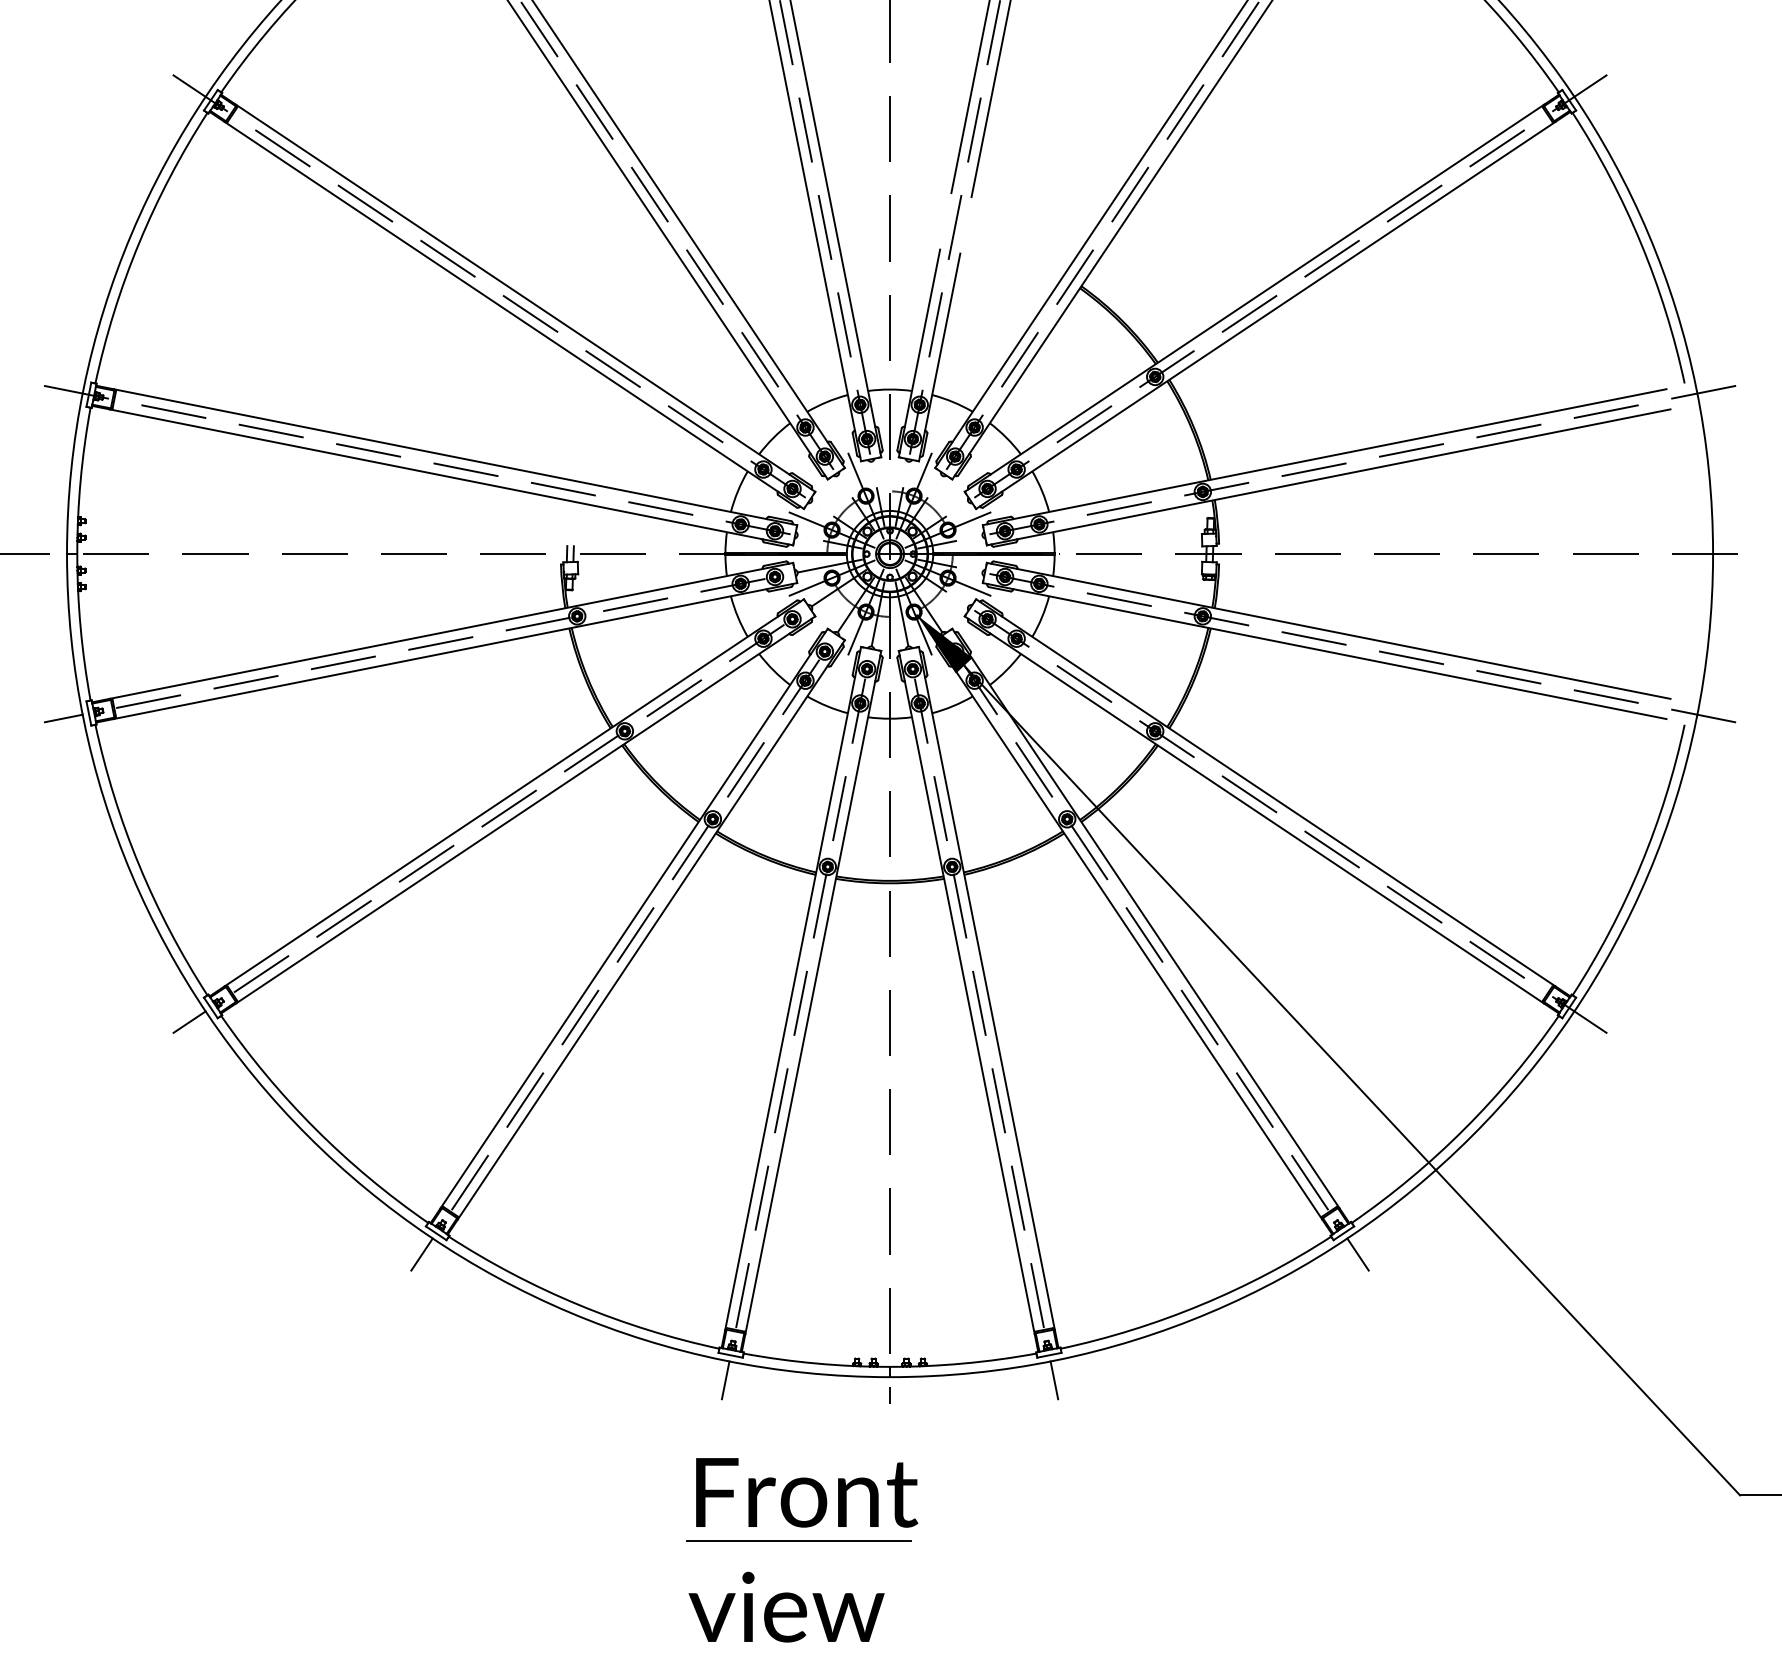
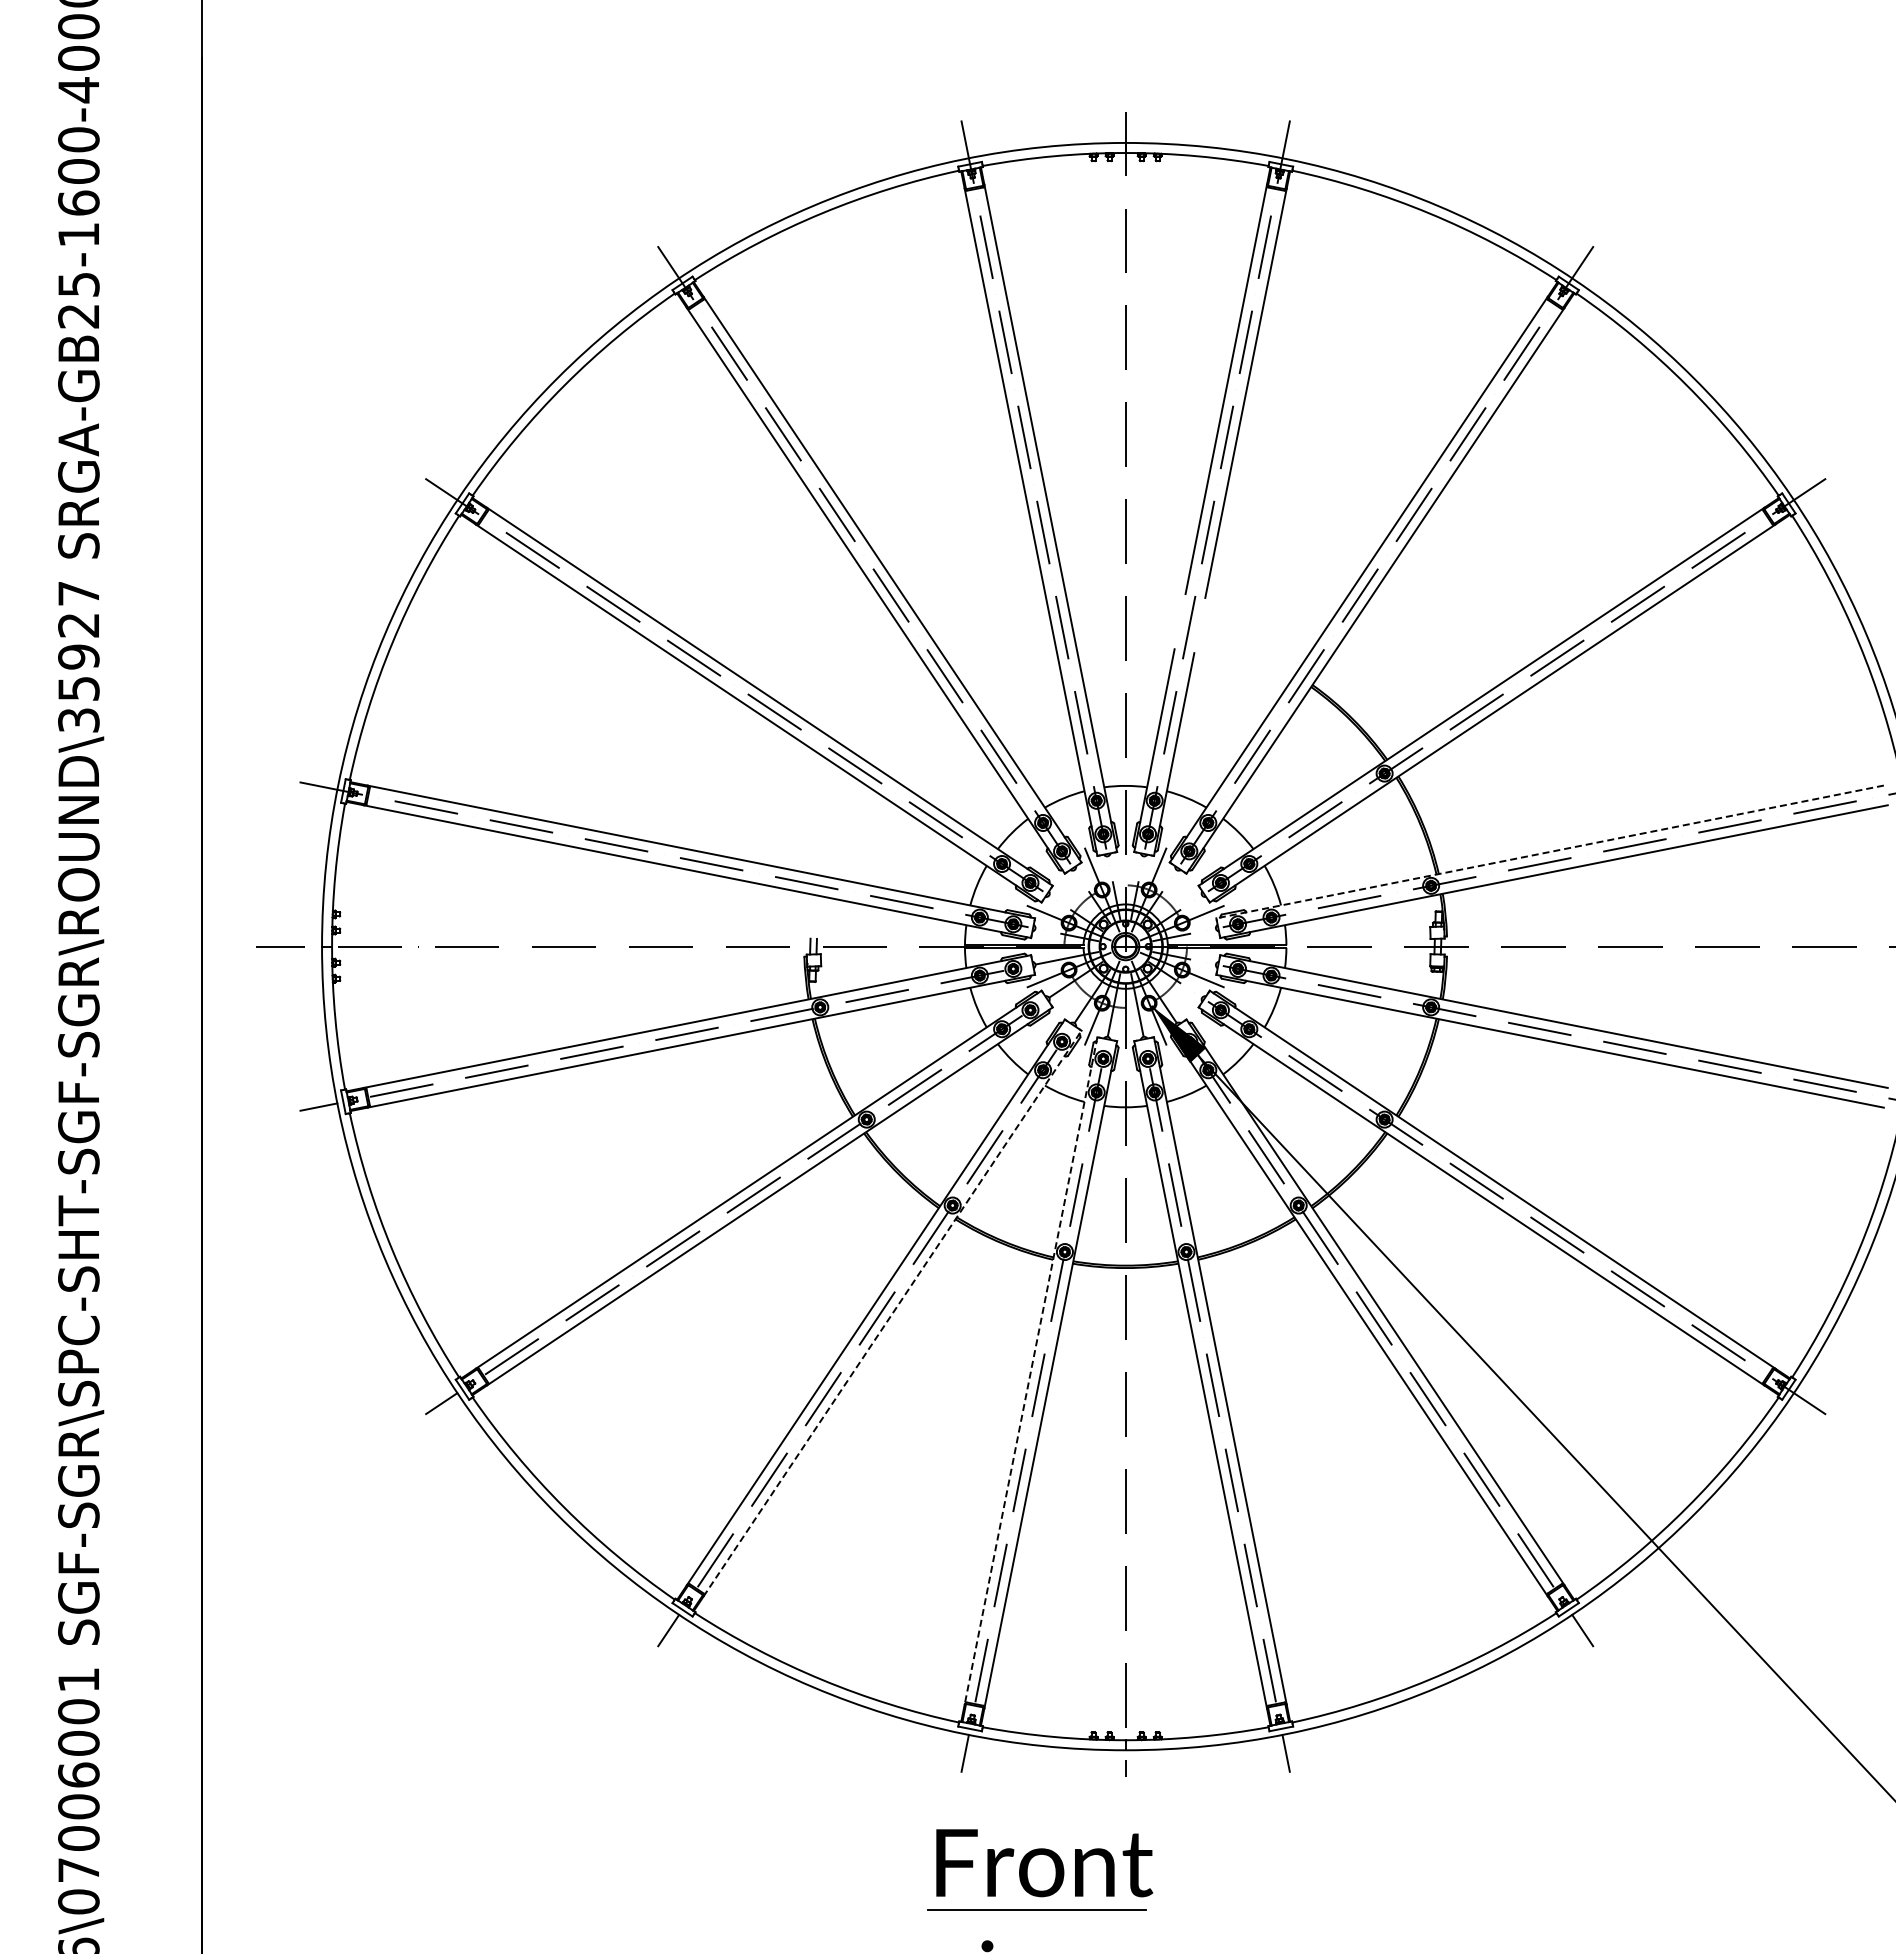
line: (1324, 457) -> (1549, 852), solid -> dashed
line: (651, 929) -> (892, 1313), solid -> dashed
line: (792, 989) -> (1030, 1371), solid -> dashed

